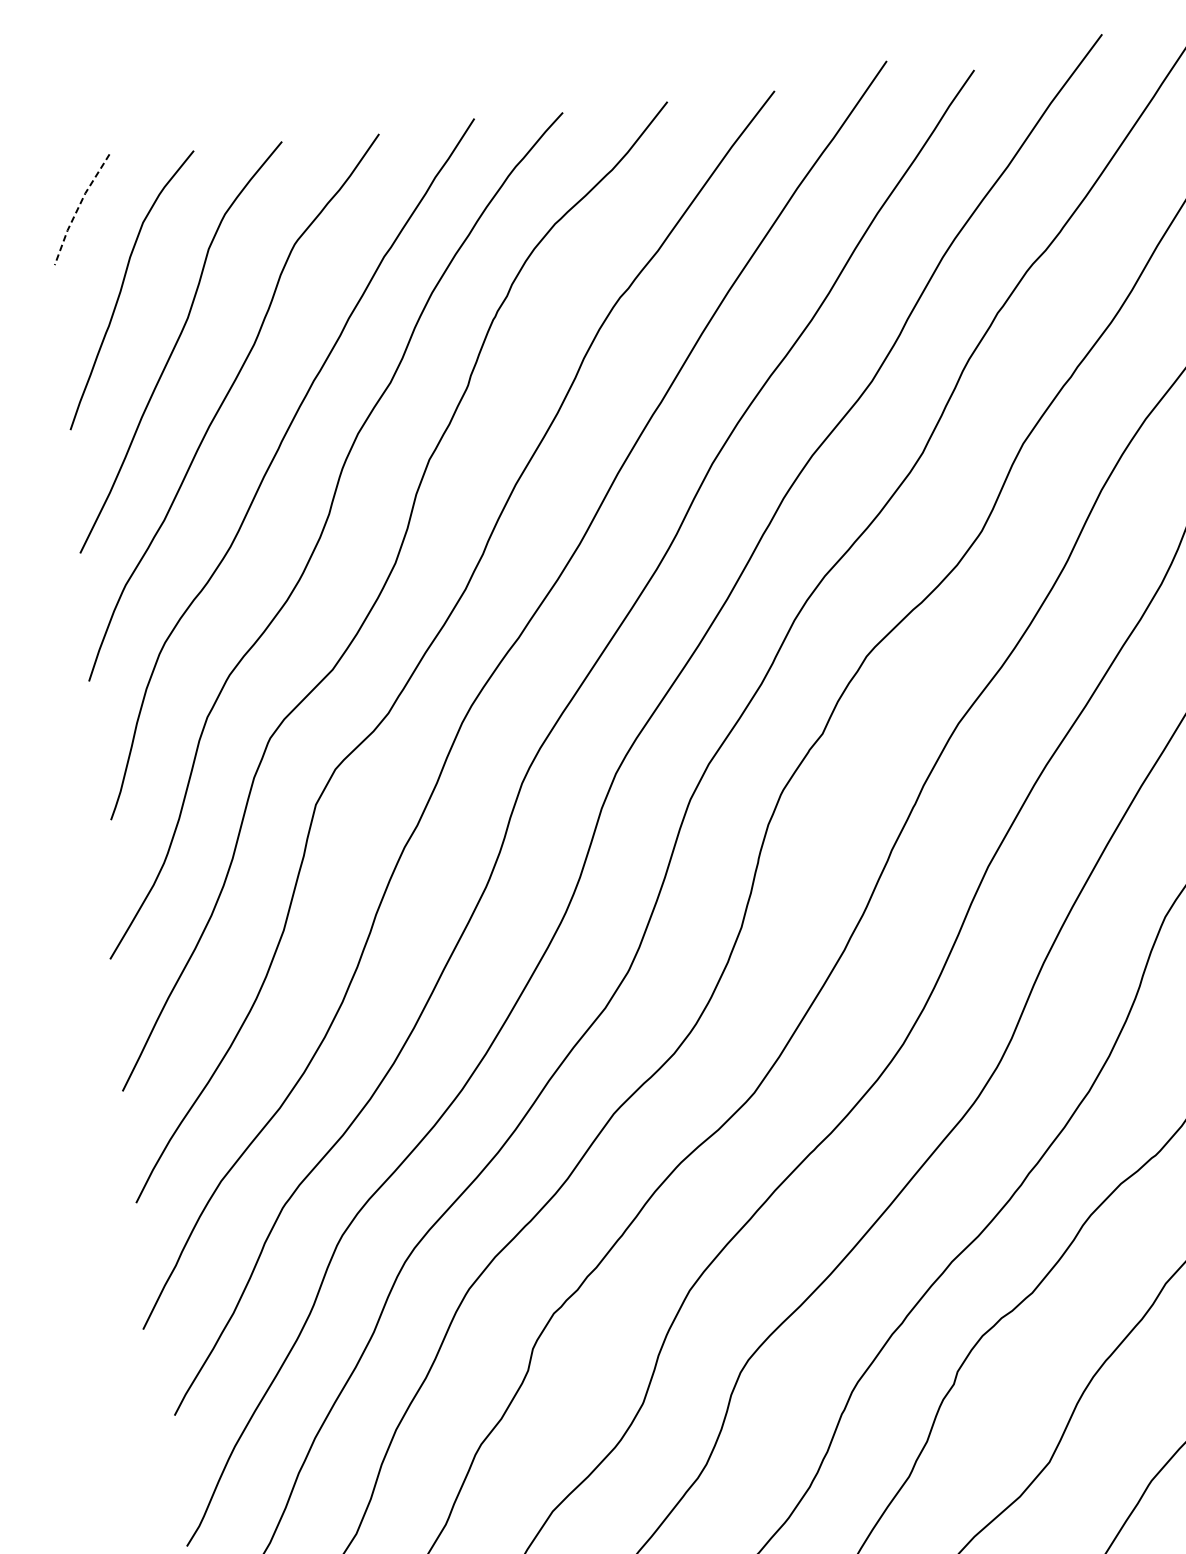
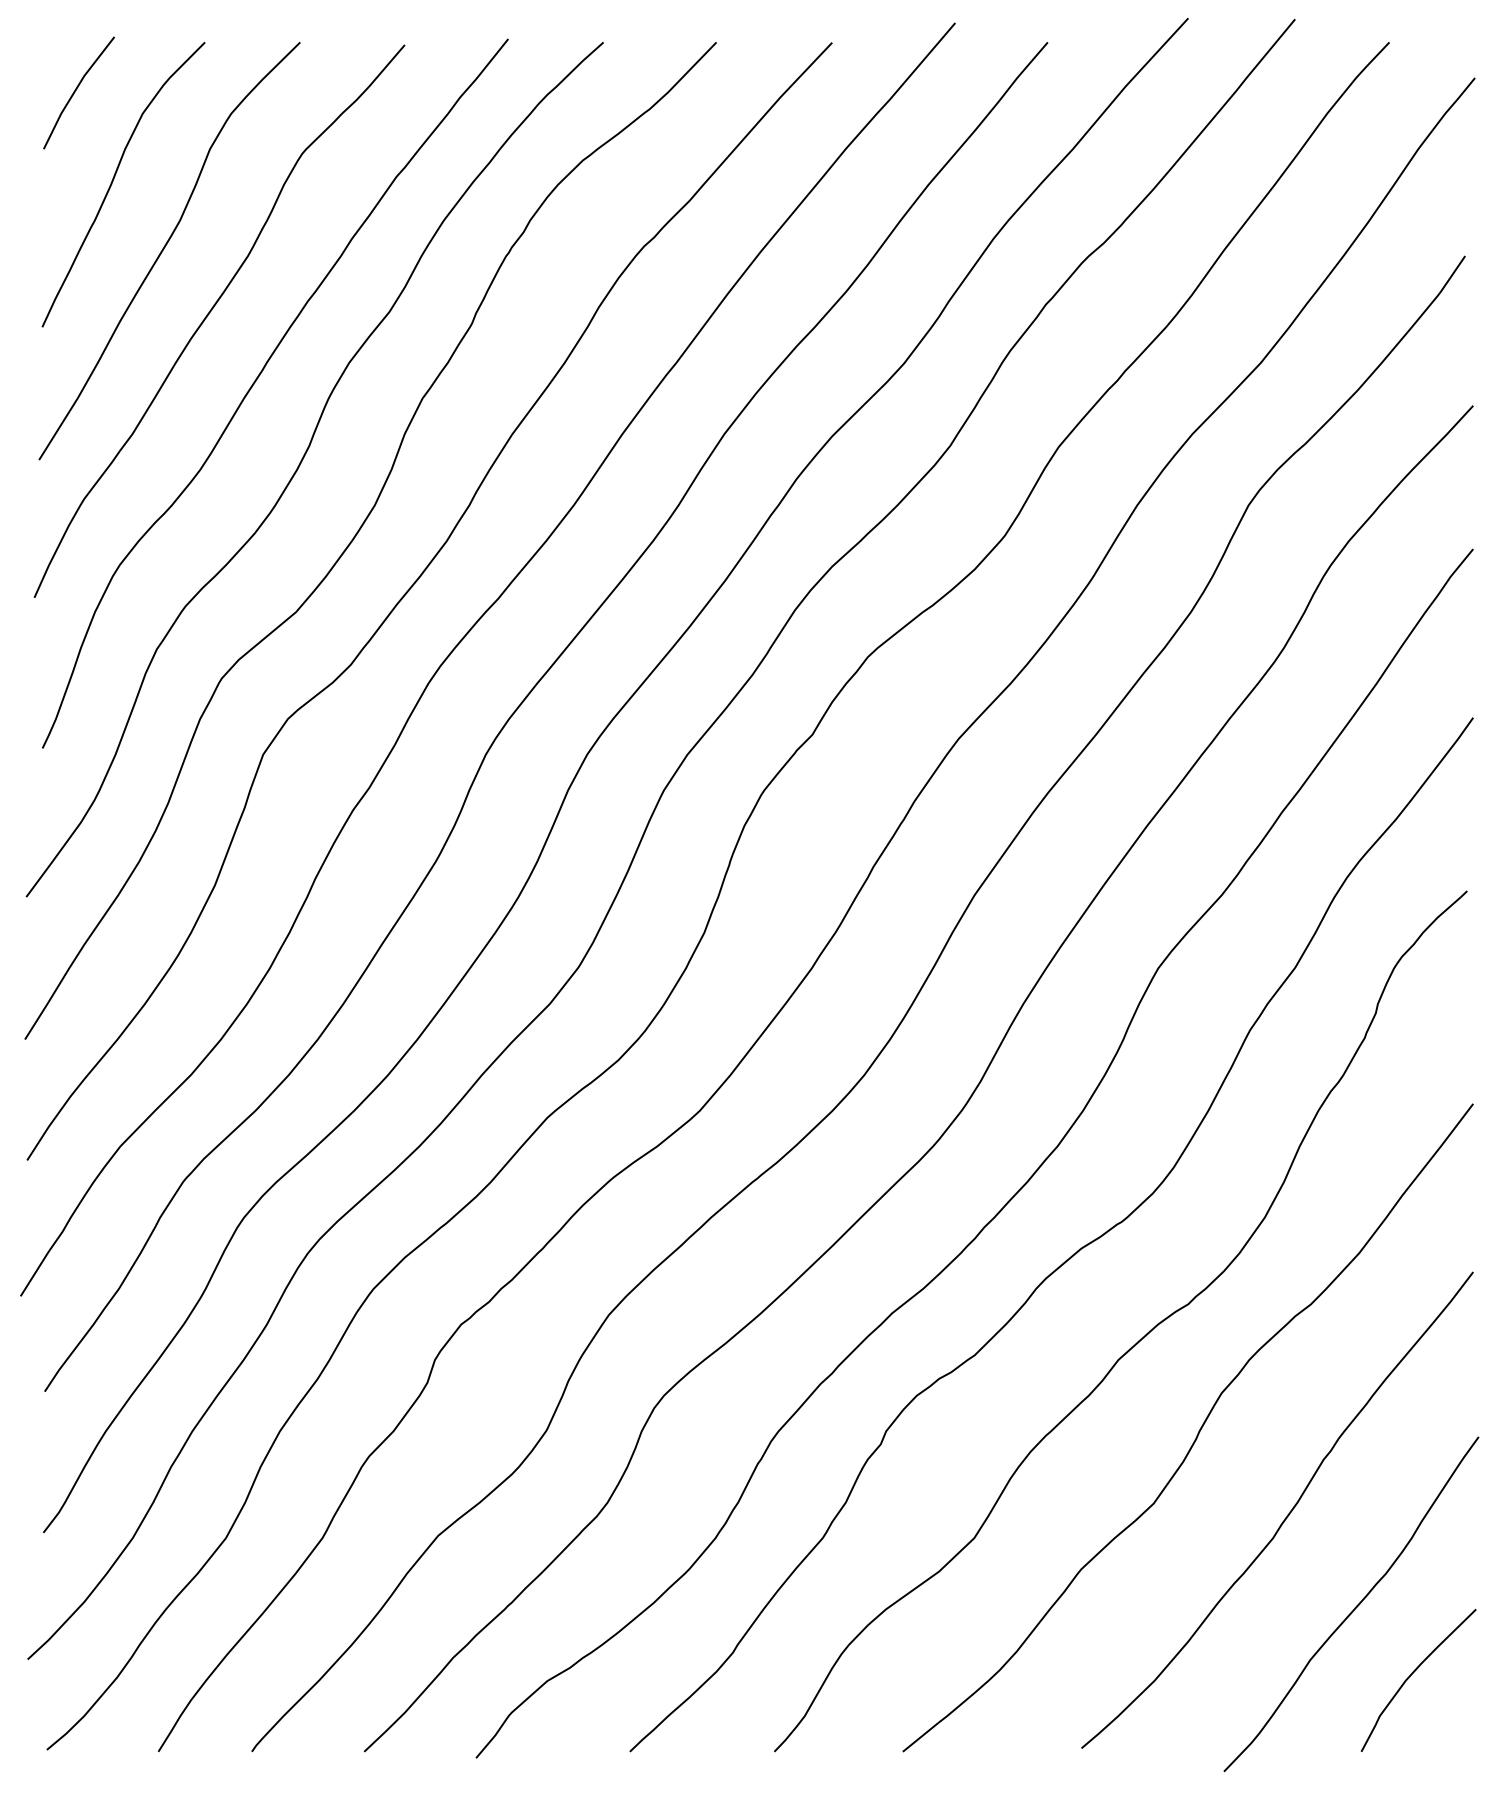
line: (78, 208) -> (75, 91), dashed -> solid

